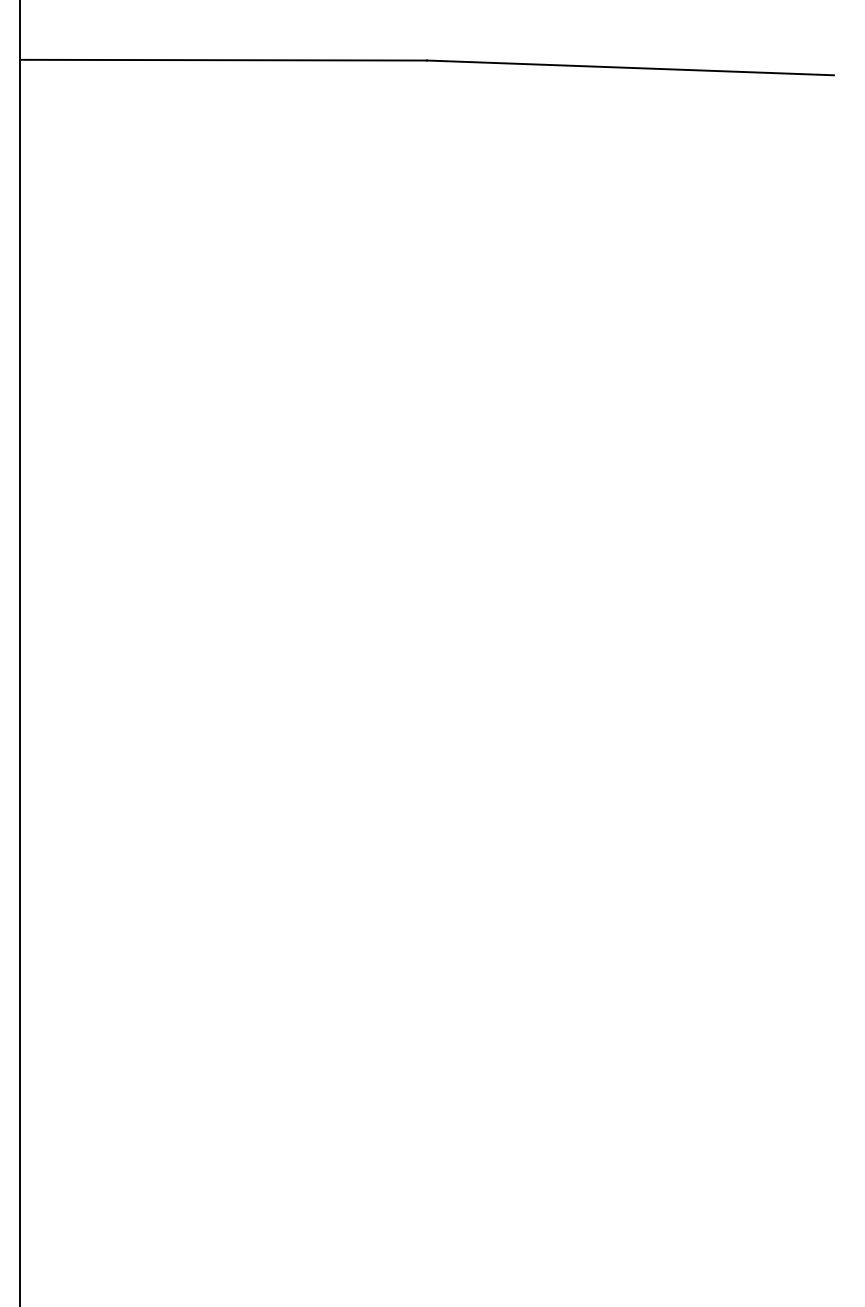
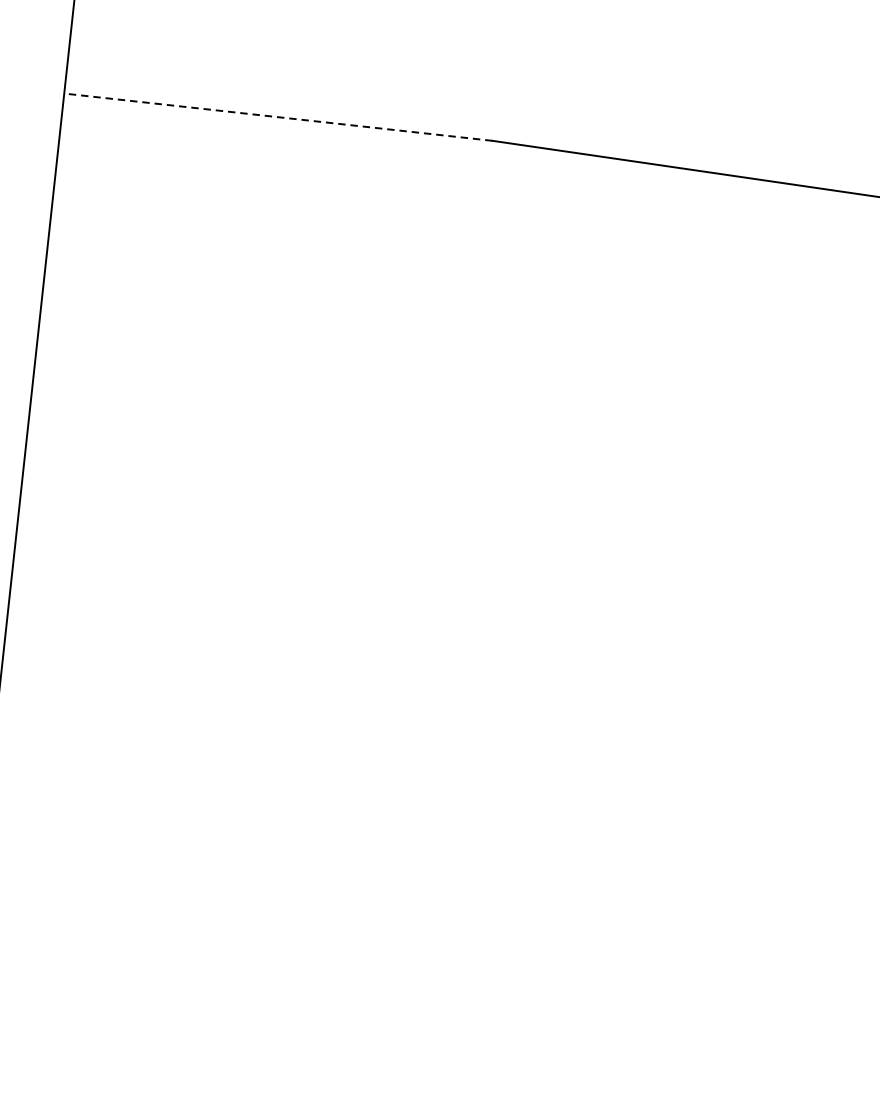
line: (223, 60) -> (278, 117), solid -> dashed

